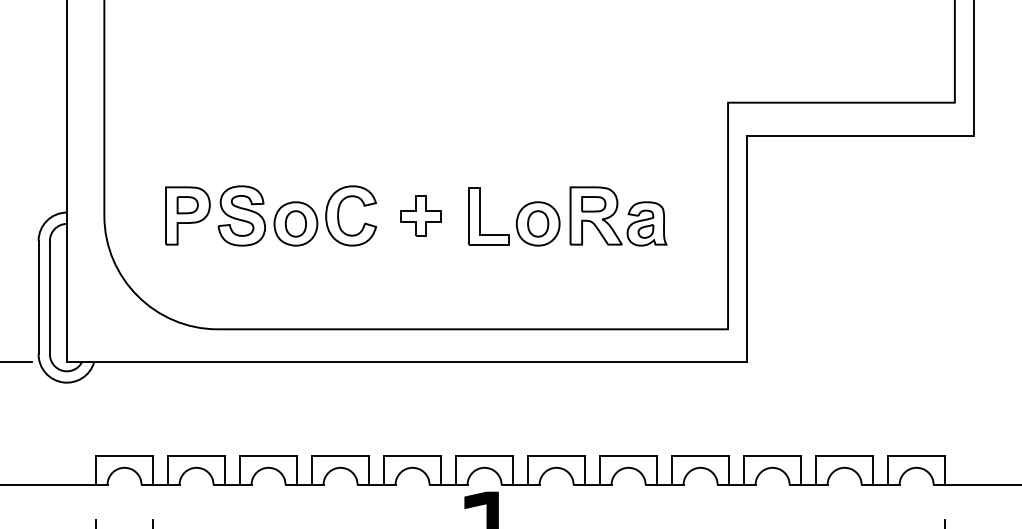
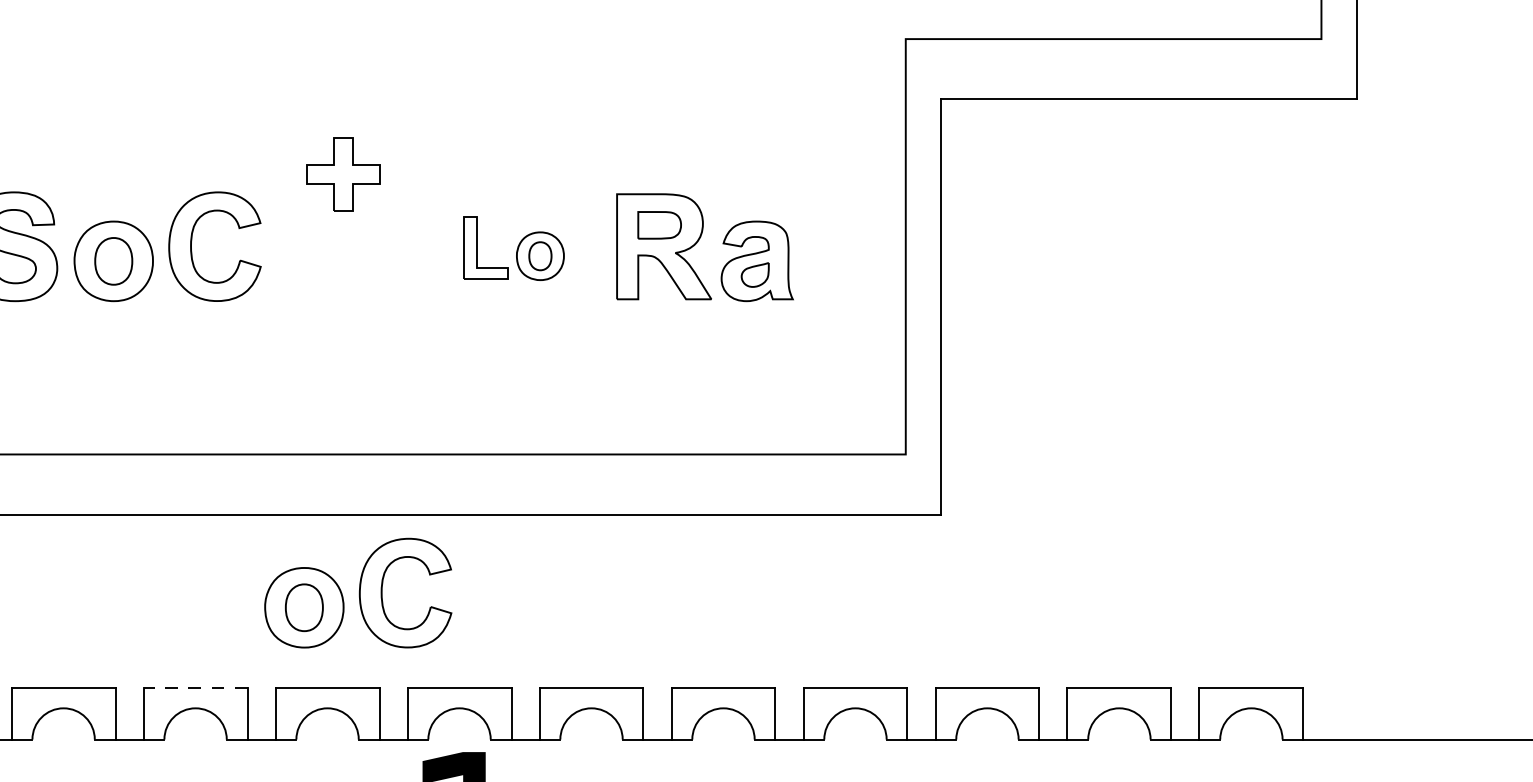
part: (420, 215) -> (342, 172), moved
part: (514, 216) -> (514, 247), size x0.6
part: (429, 404) -> (358, 592), added
line: (340, 456) -> (195, 687), solid -> dashed

